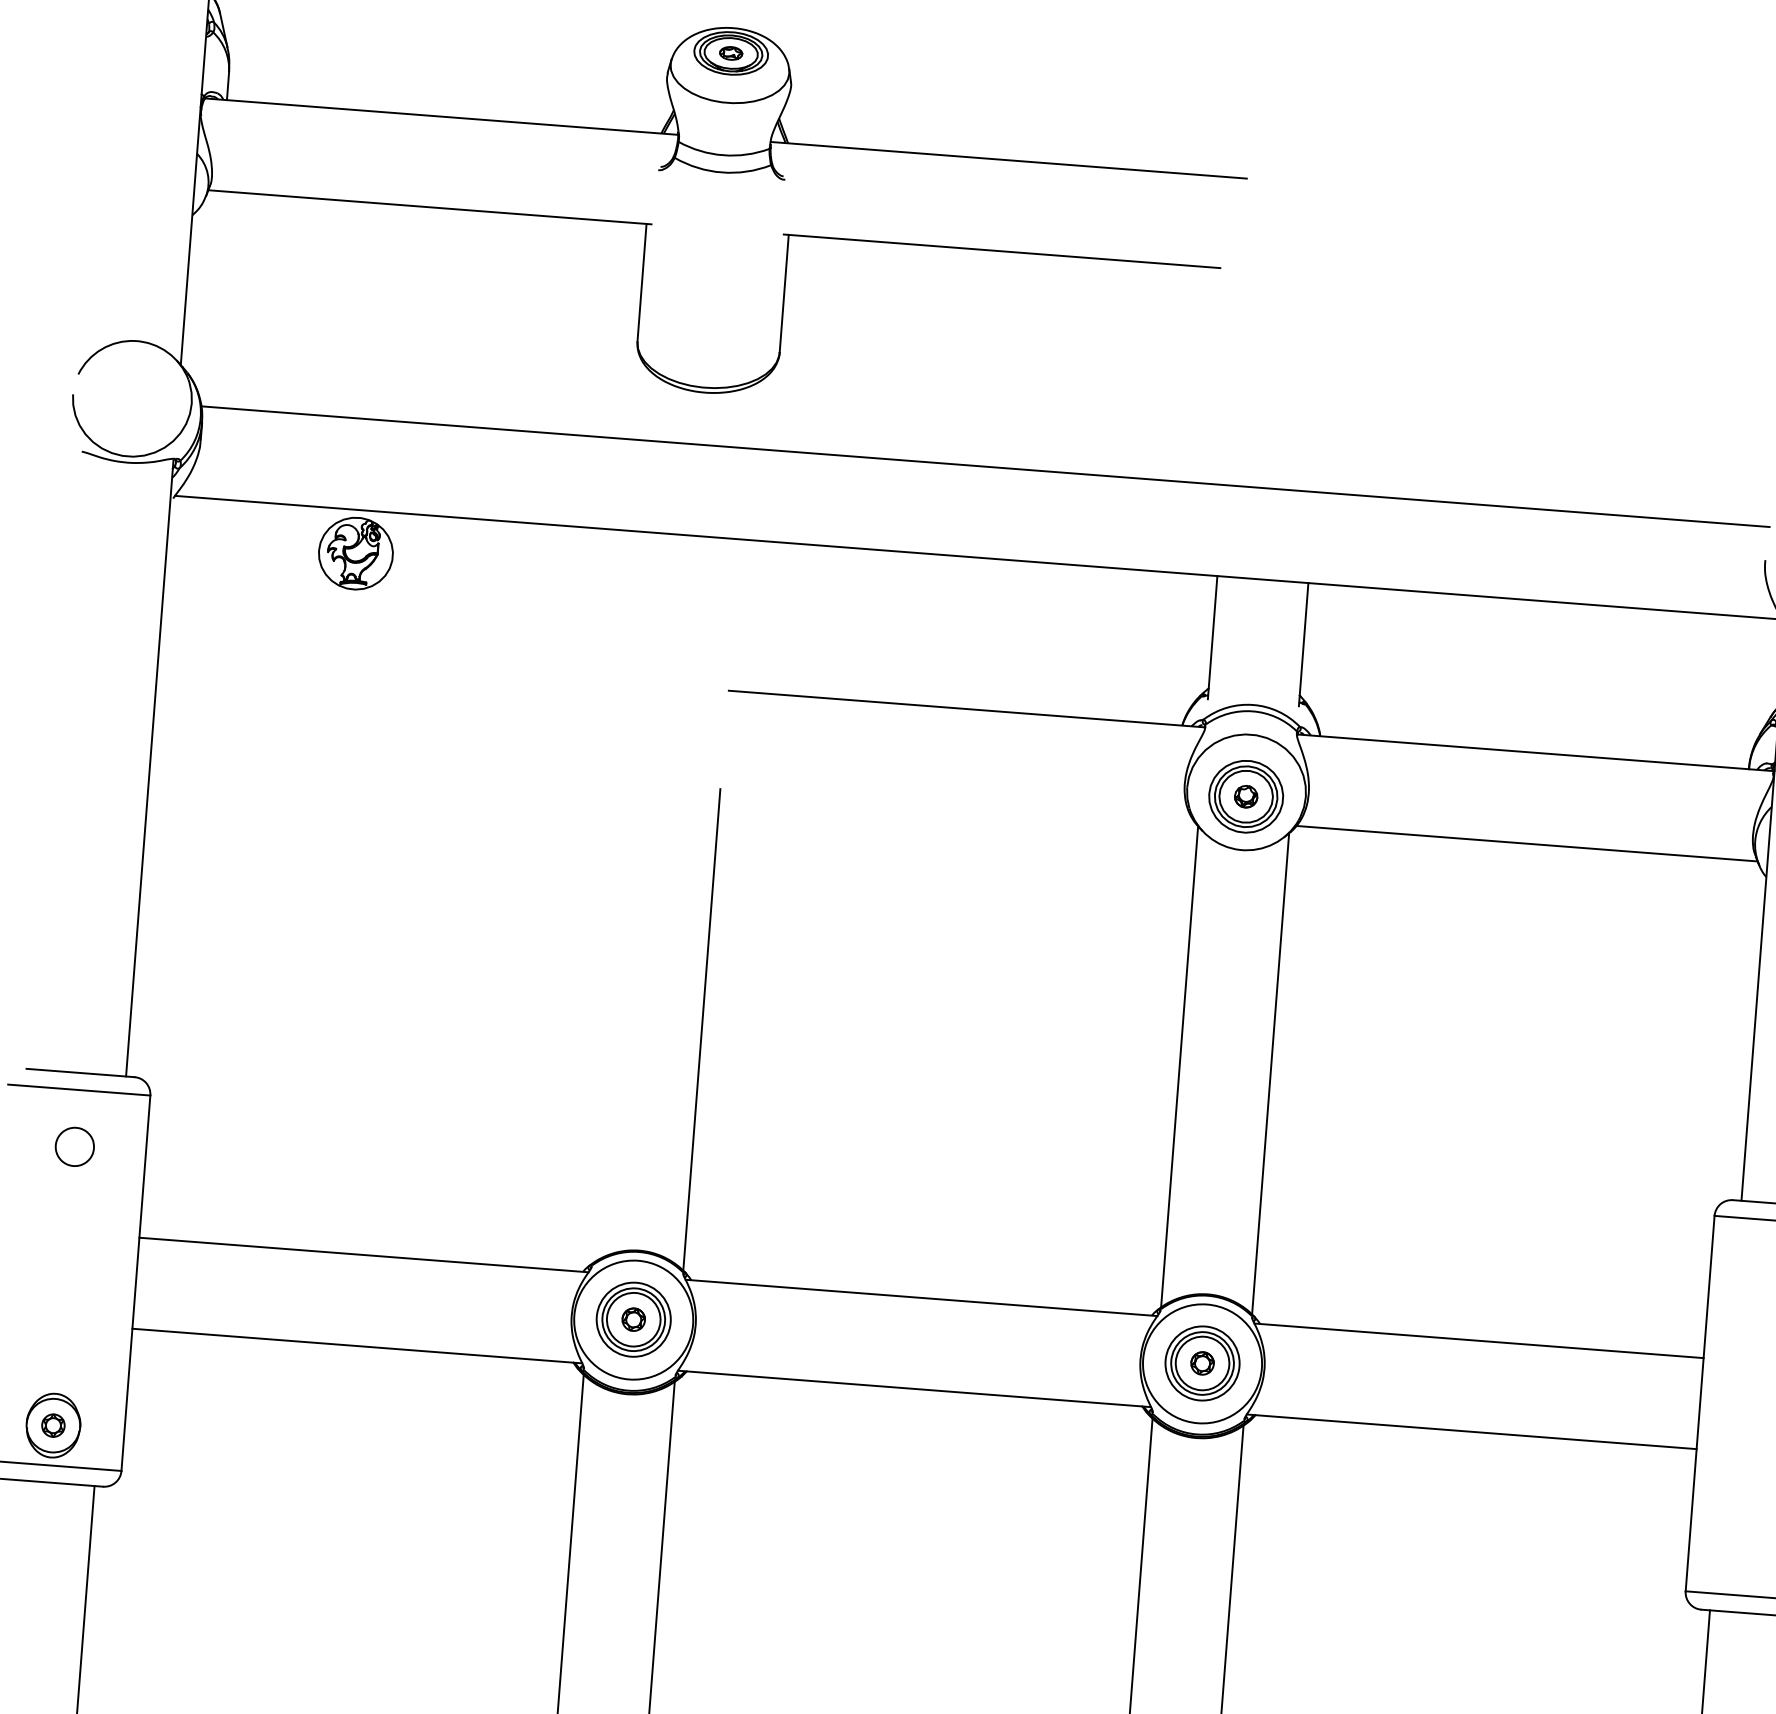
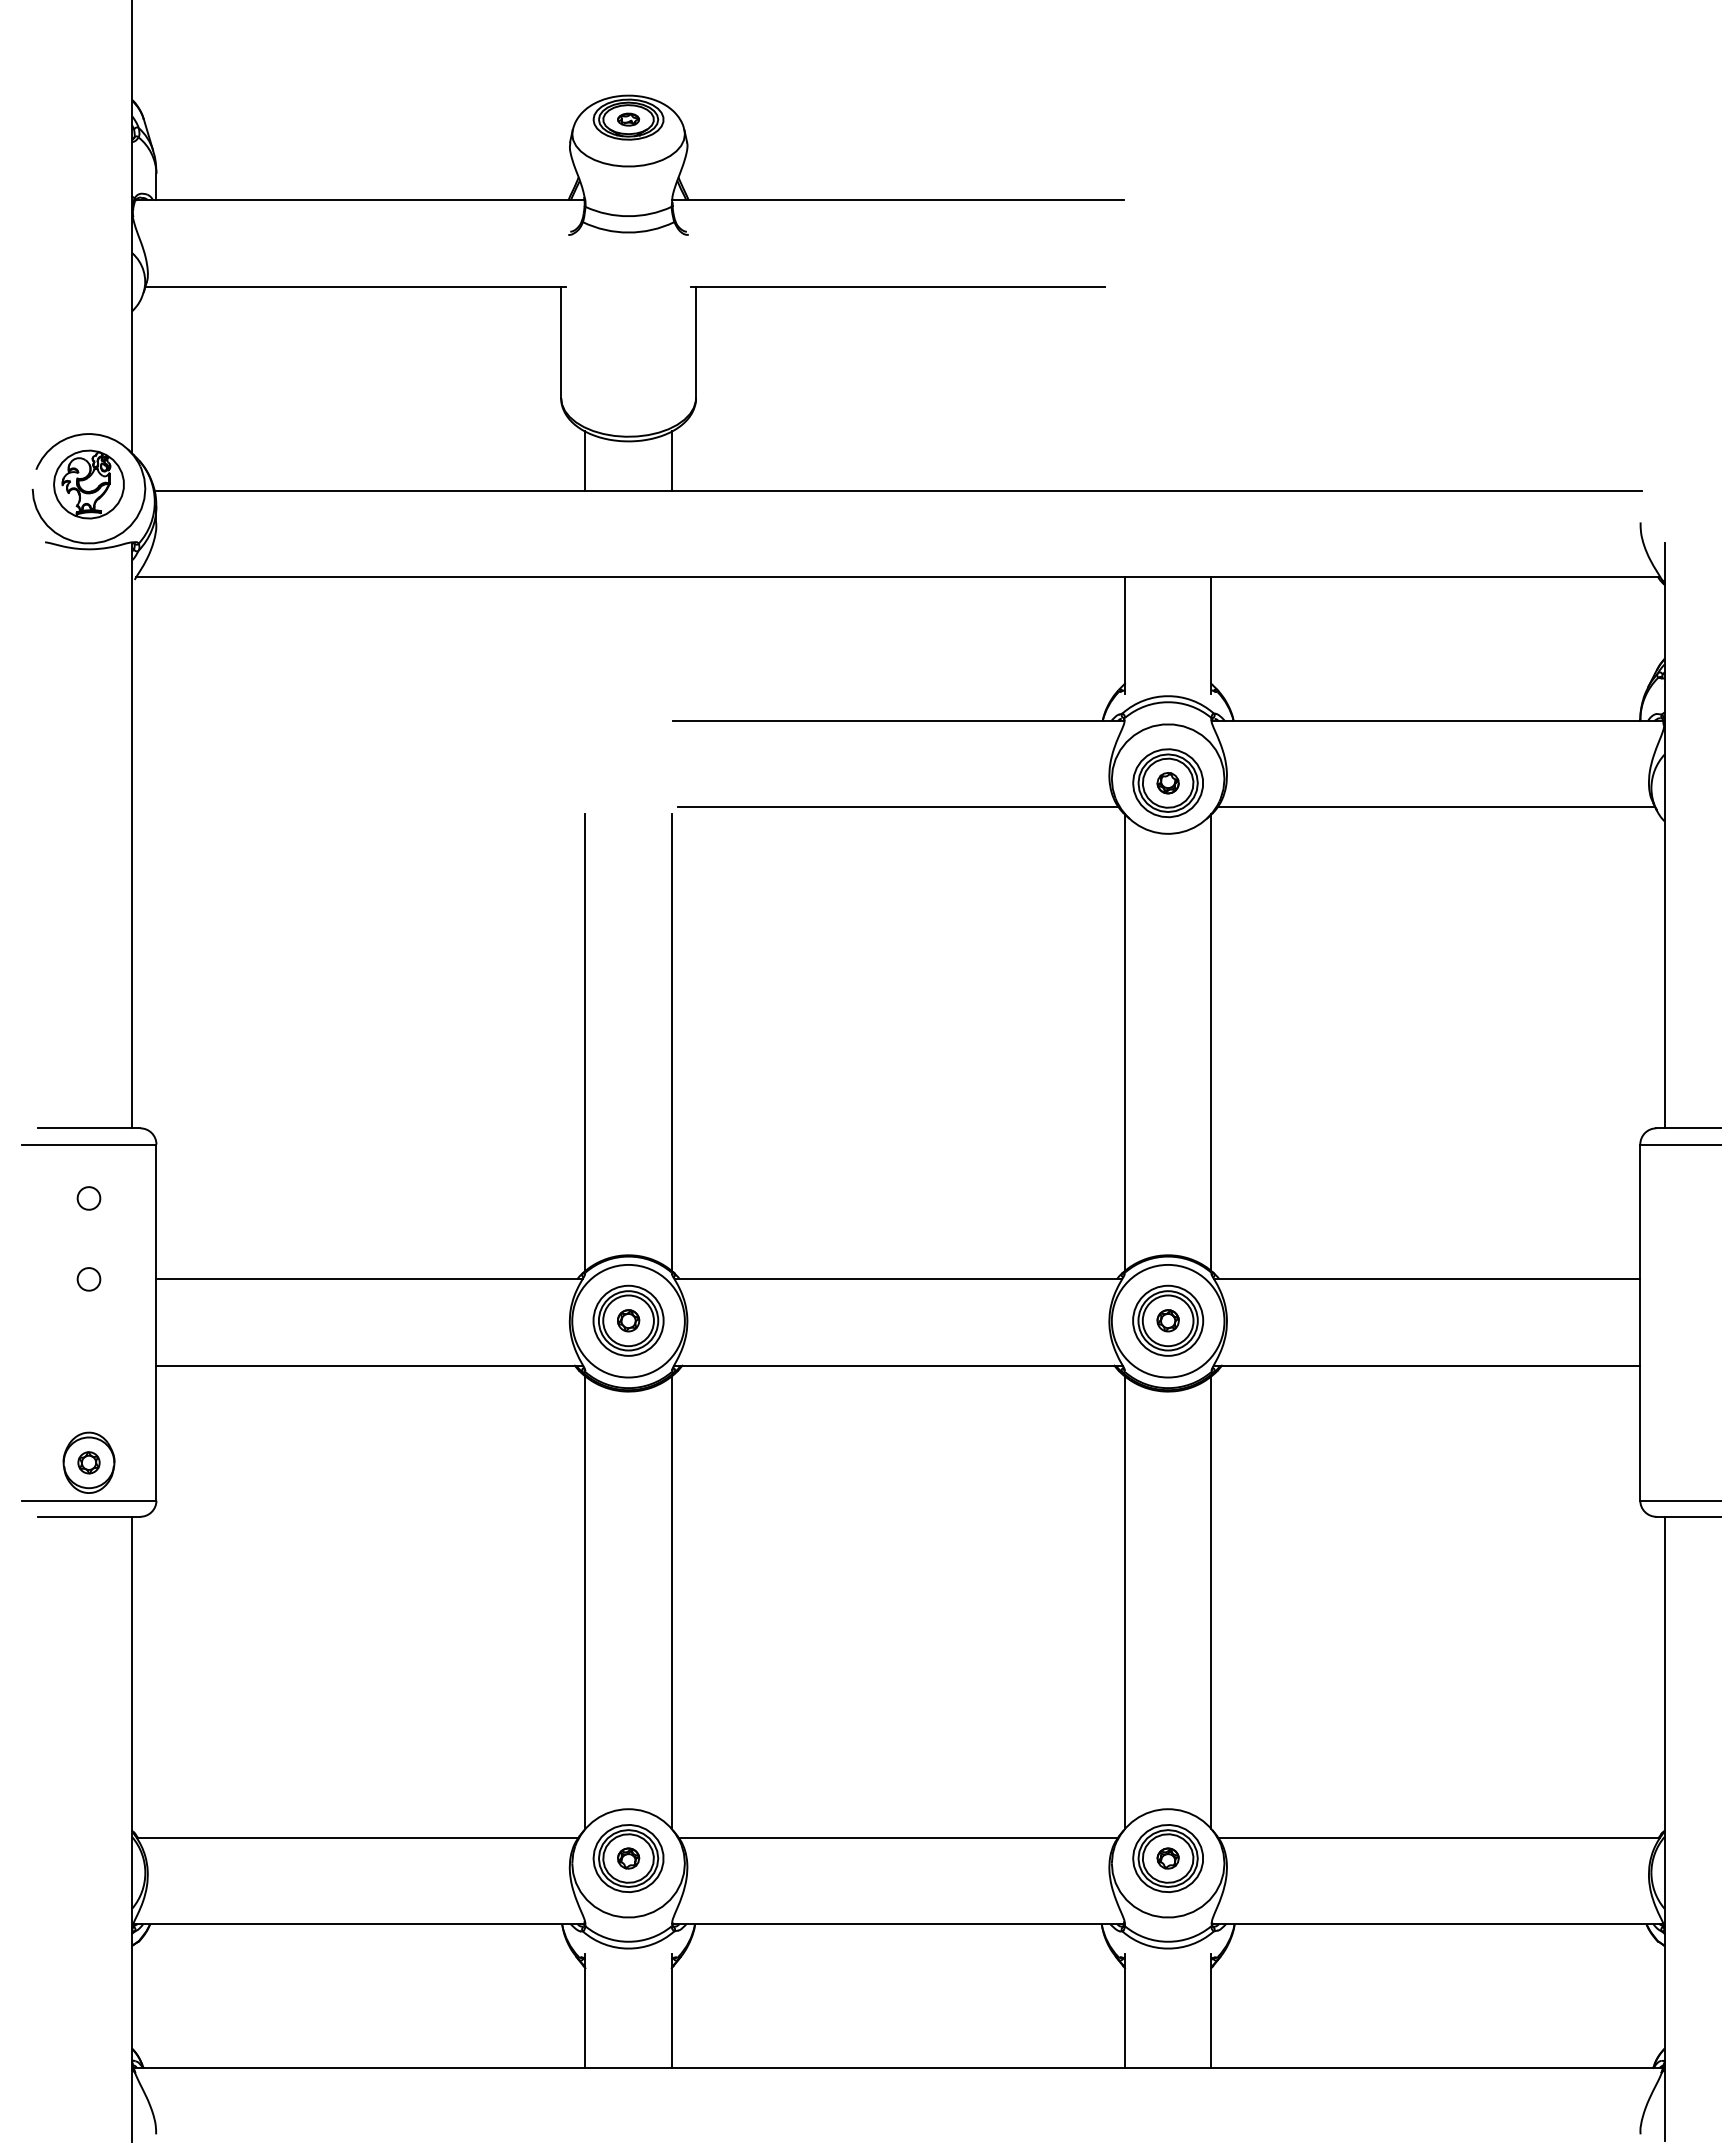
line: (658, 409) -> (585, 460), added
line: (748, 416) -> (671, 460), added
part: (355, 553) -> (88, 484), moved
line: (959, 800) -> (898, 807), added
line: (610, 1022) -> (585, 1042), added
part: (74, 1146) -> (88, 1198), size x0.62
part: (67, 1232) -> (88, 1279), added

